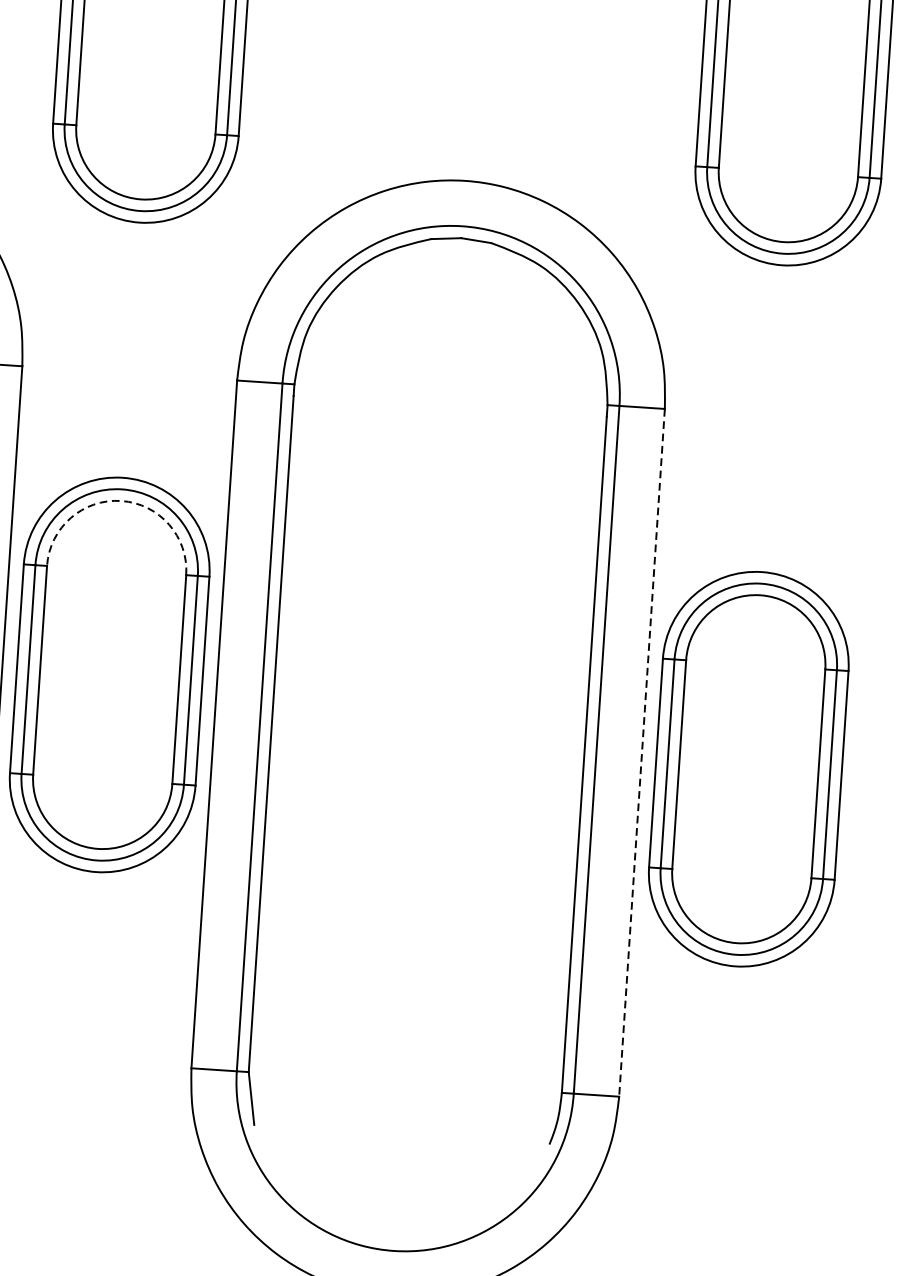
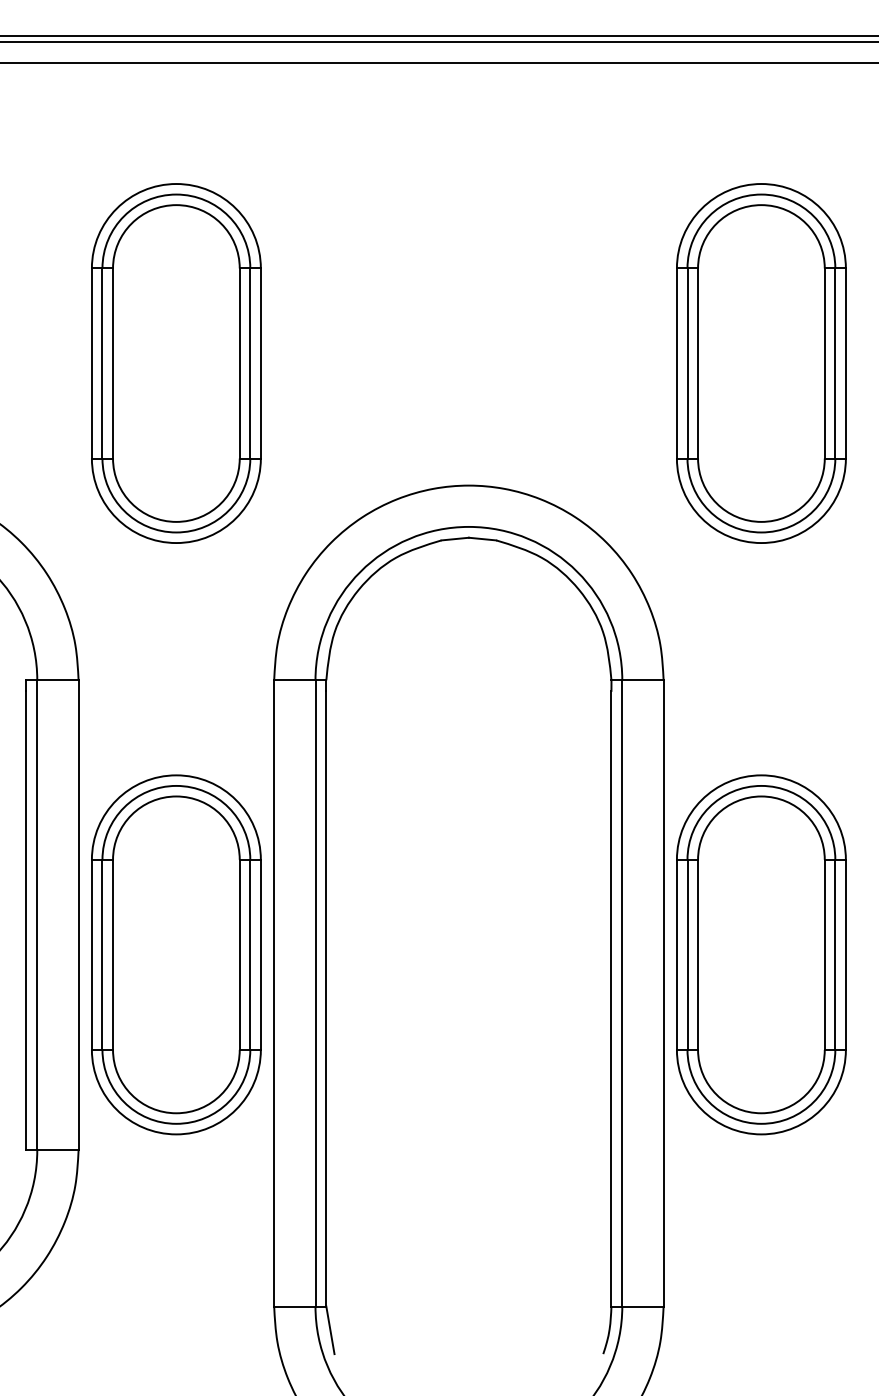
arc: (121, 501) -> (176, 796), dashed -> solid
line: (641, 752) -> (663, 993), dashed -> solid
part: (748, 768) -> (761, 954), moved

